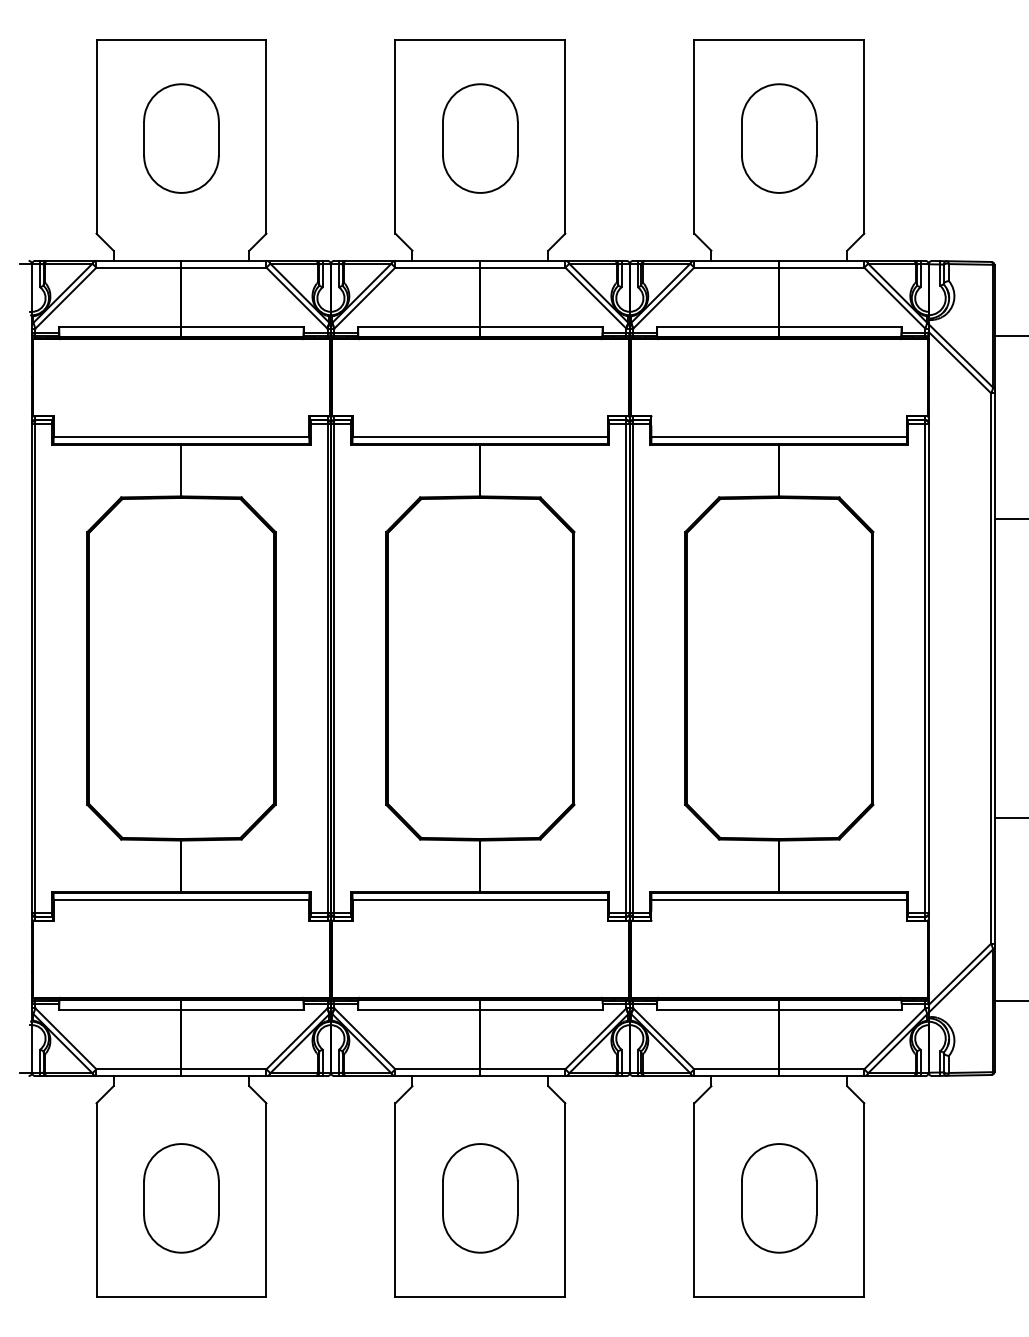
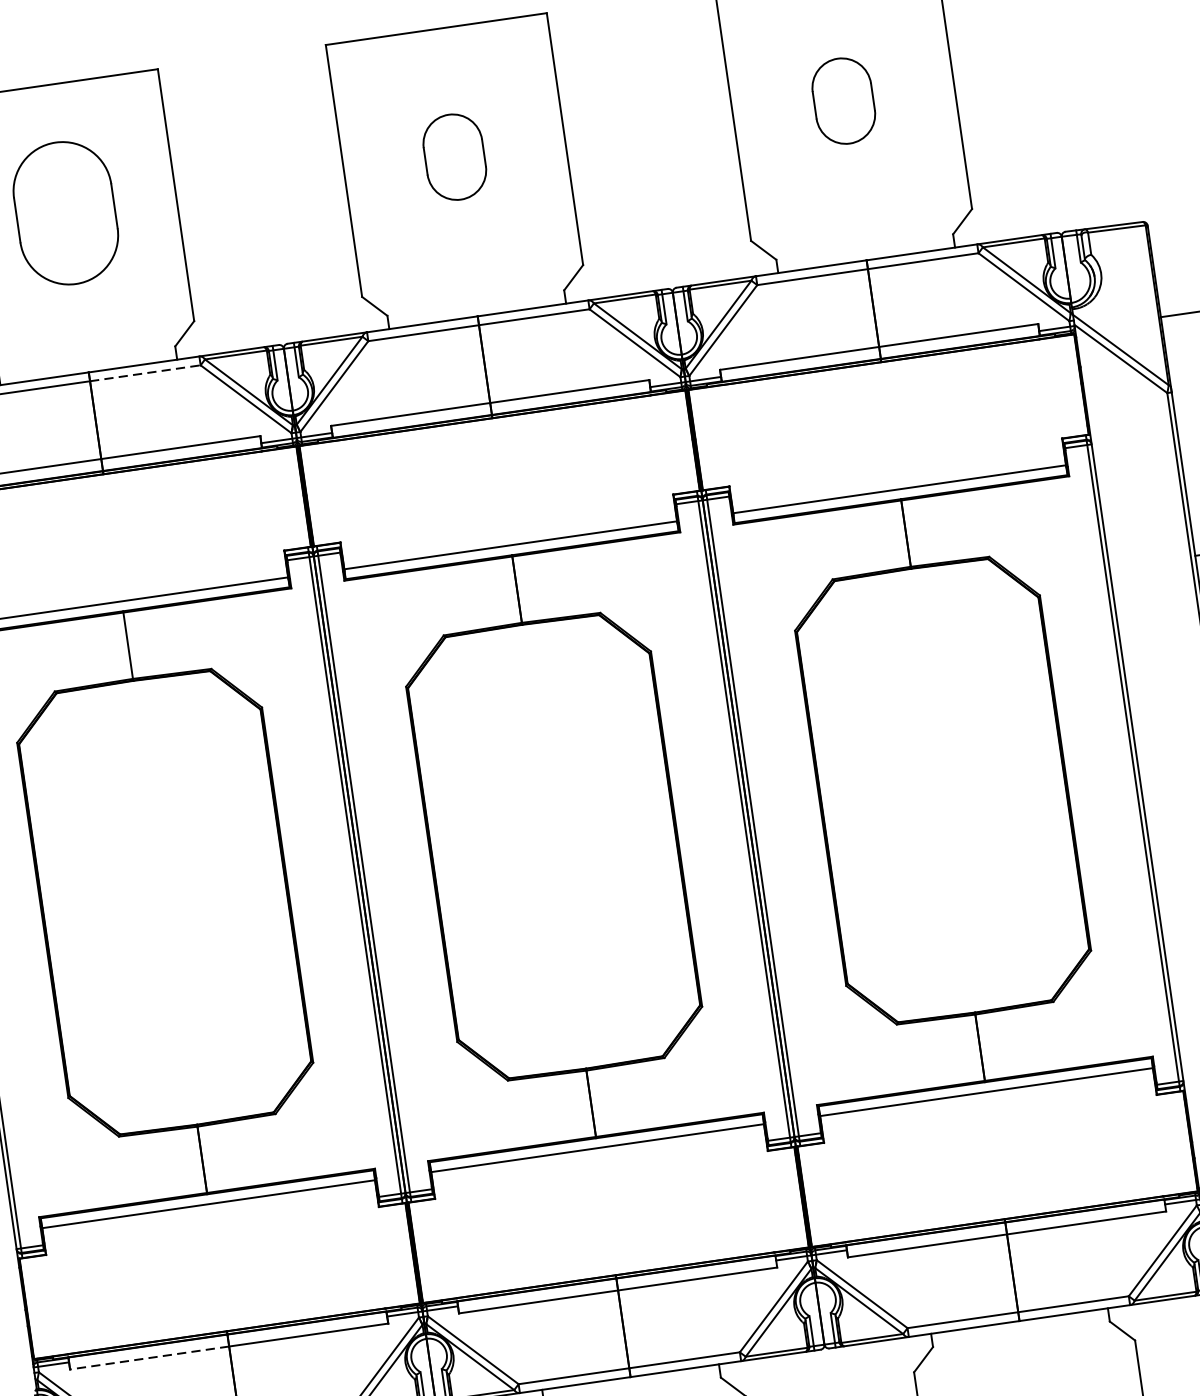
part: (480, 138) -> (454, 157), size x0.6
part: (779, 138) -> (843, 101), size x0.6
line: (224, 267) -> (146, 372), solid -> dashed
line: (119, 1009) -> (148, 1358), solid -> dashed

